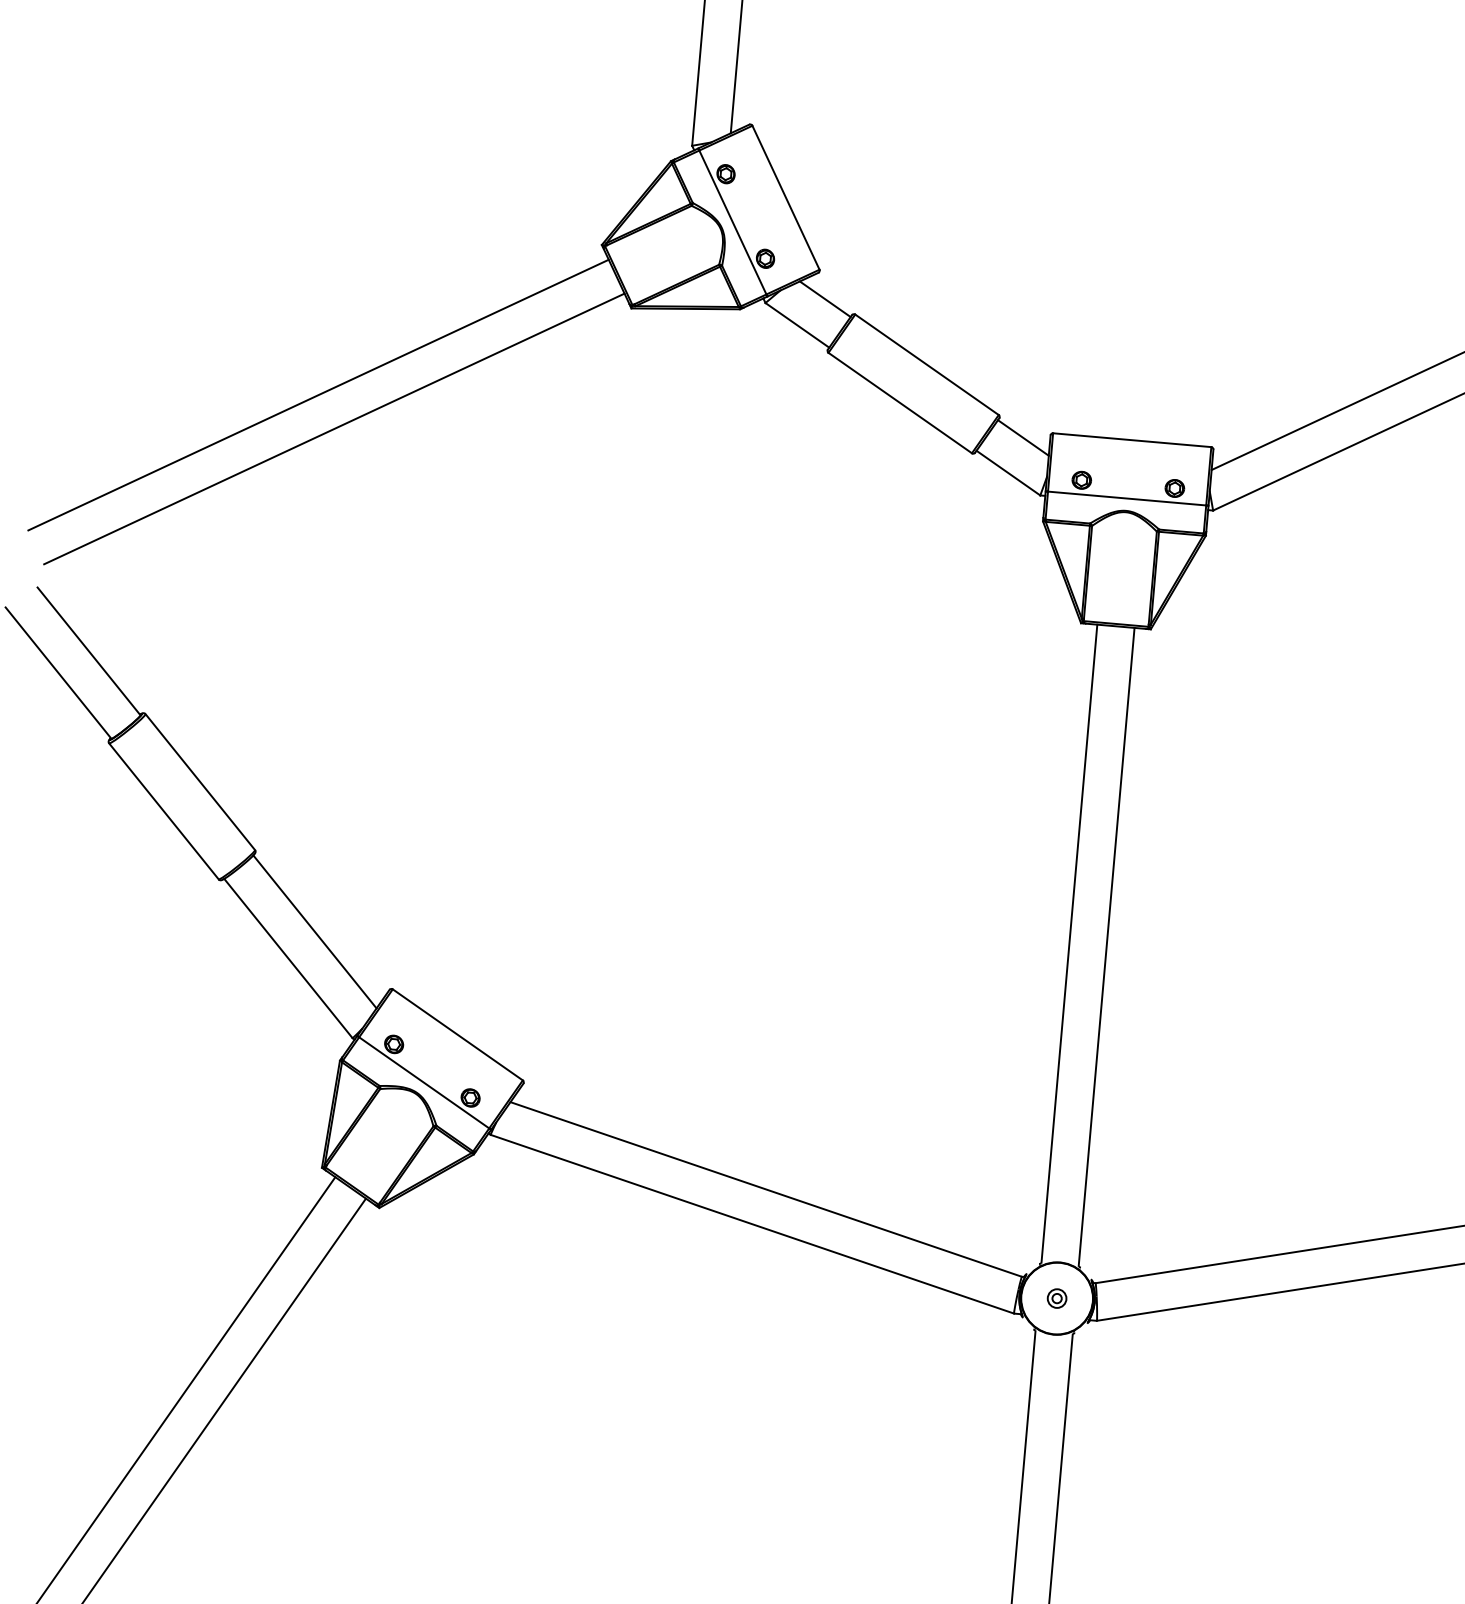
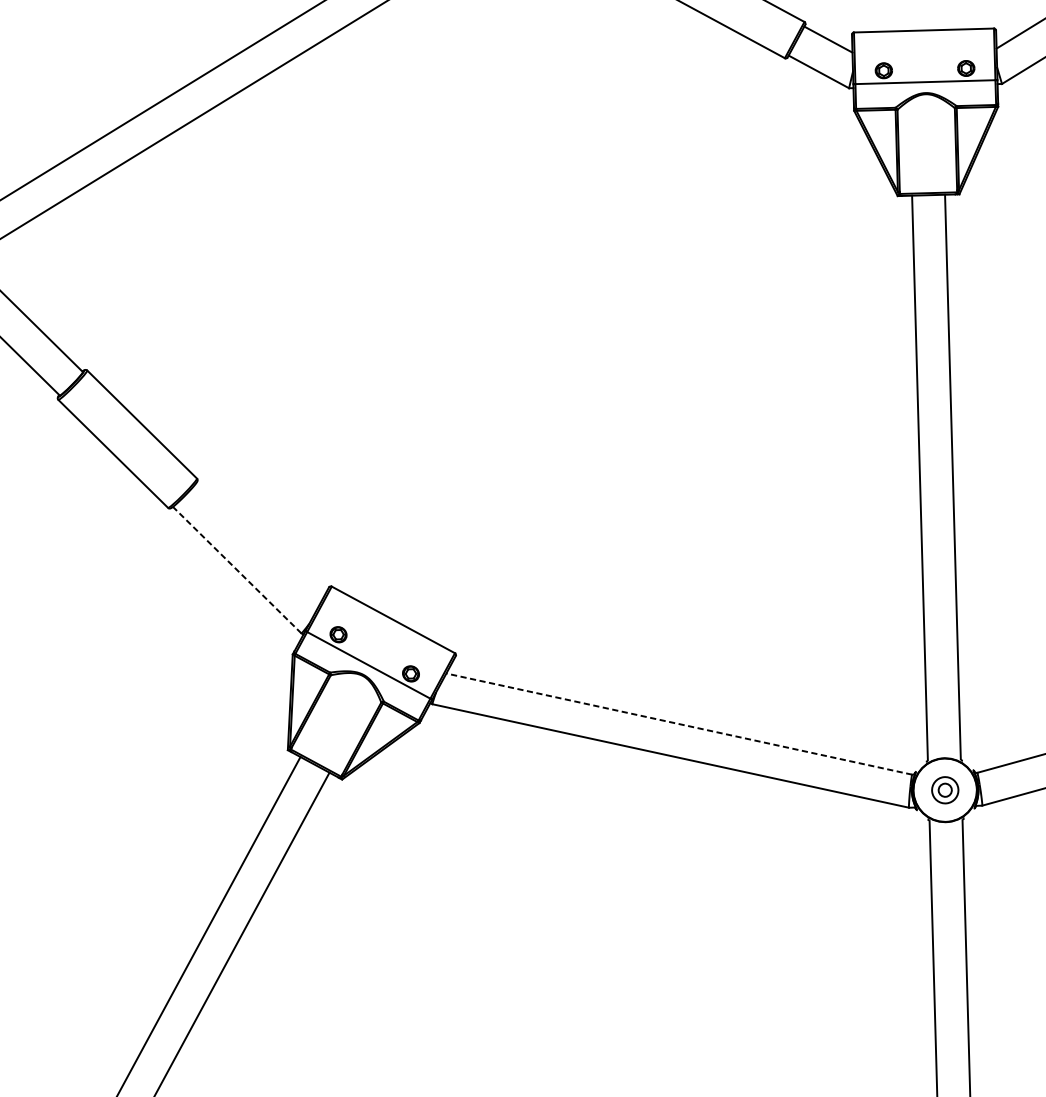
line: (314, 931) -> (257, 543), removed
line: (288, 958) -> (237, 570), solid -> dashed
line: (765, 1189) -> (678, 724), solid -> dashed
part: (1056, 1298) -> (944, 790), size x1.6

